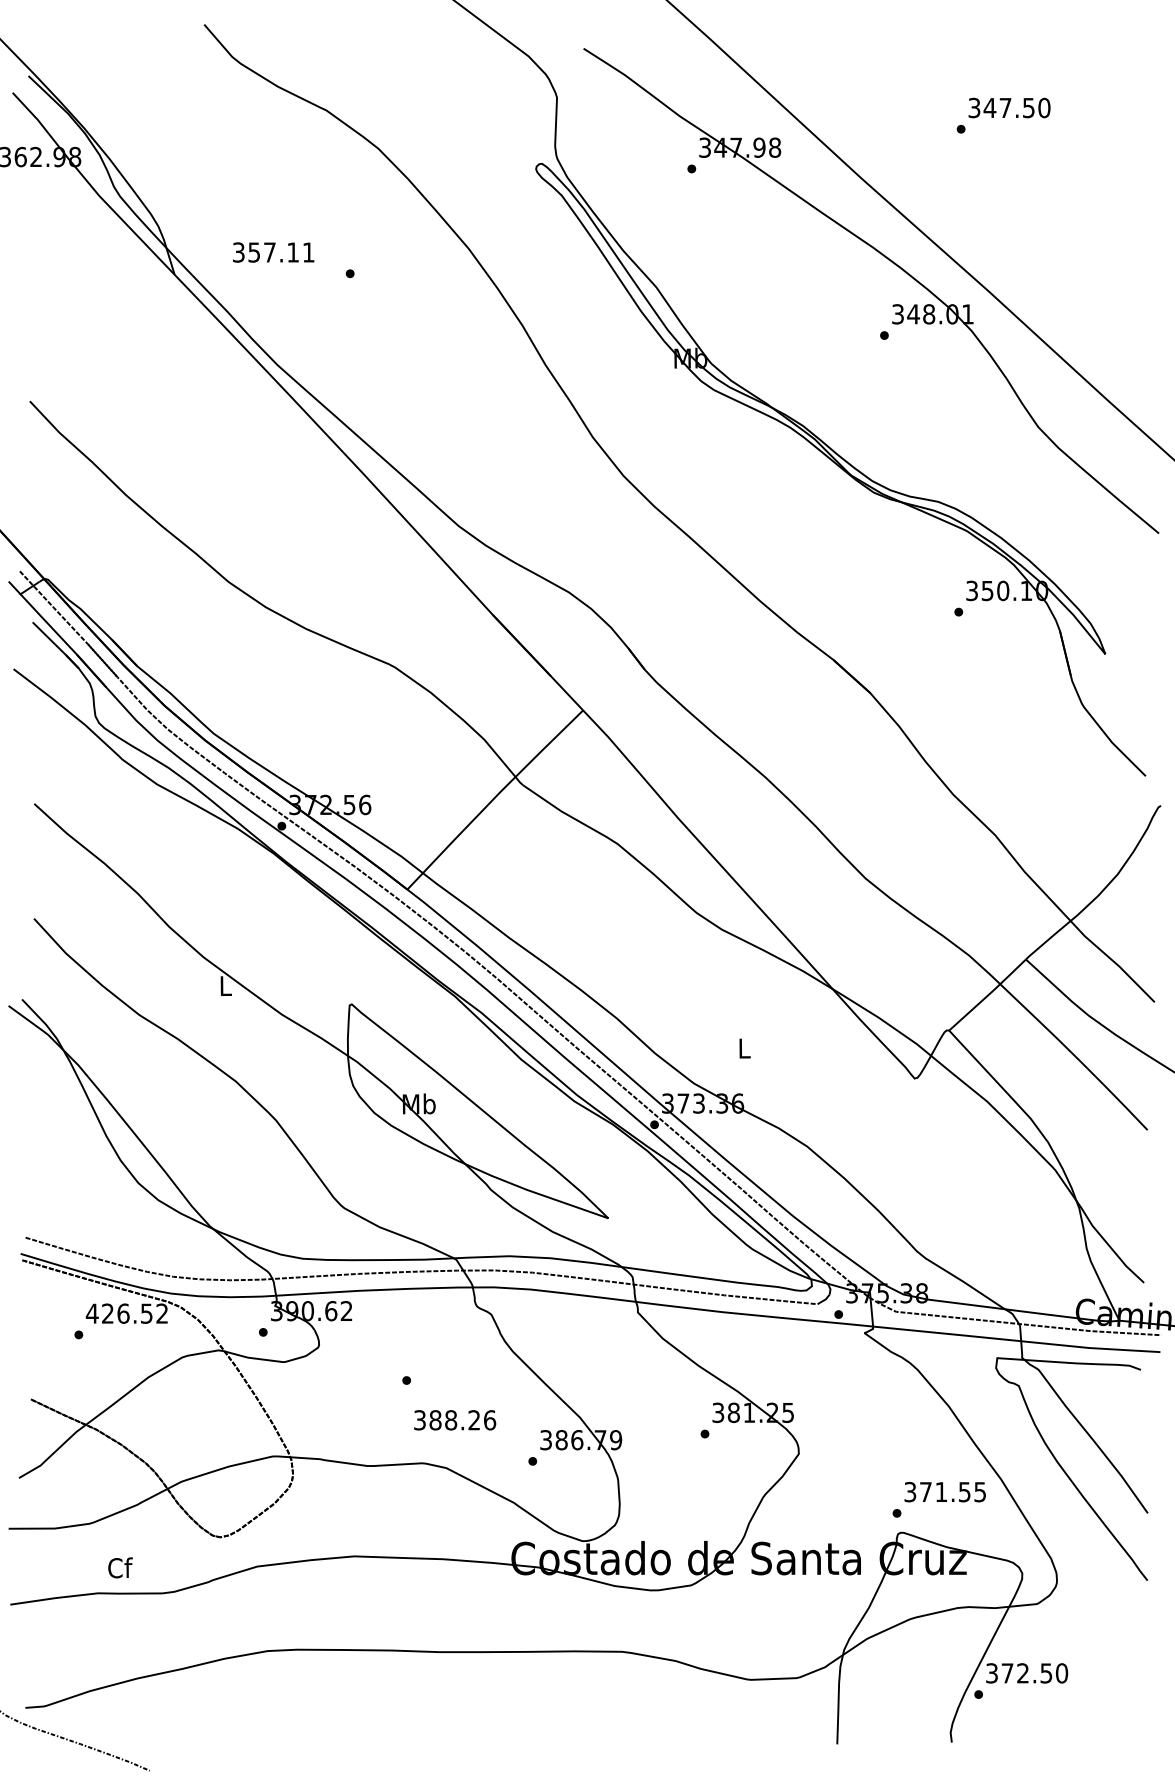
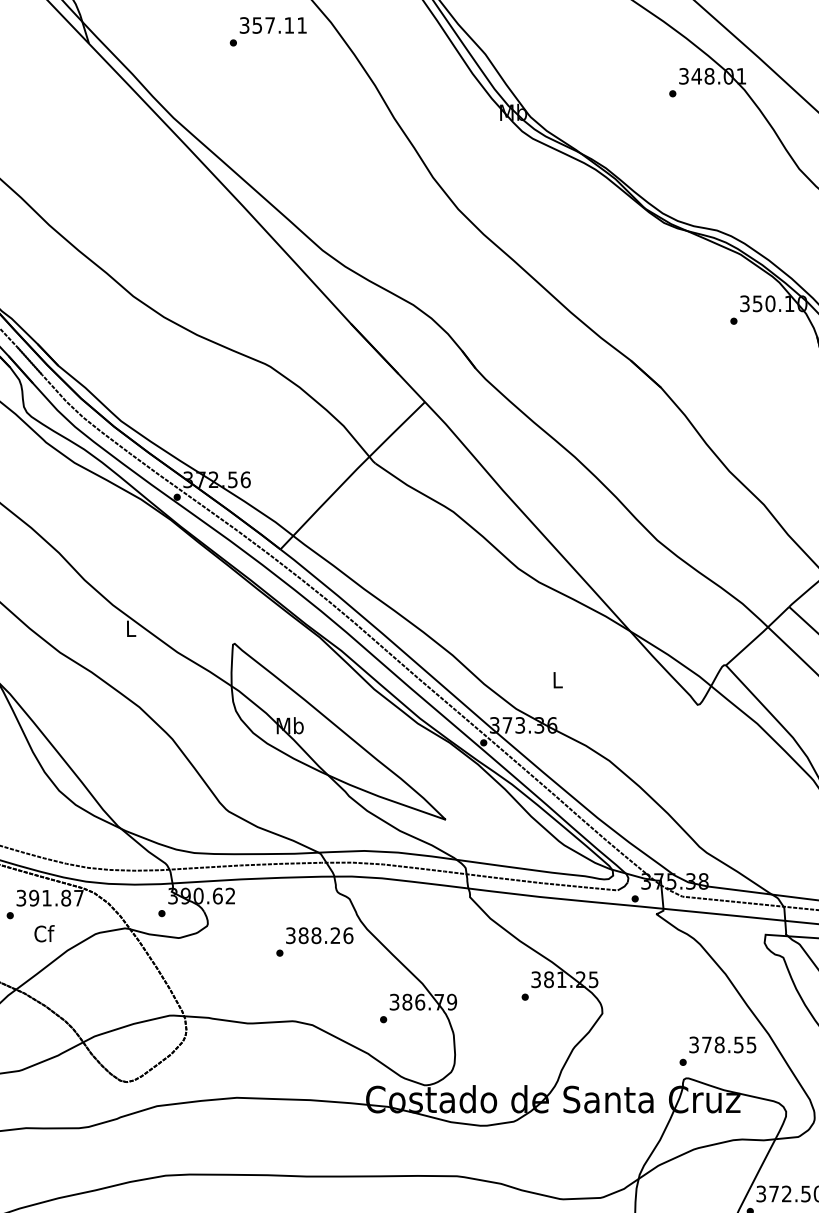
text: (273, 252) -> (273, 25), moved
text: (126, 1313) -> (49, 898), 426.52 -> 391.87
text: (455, 1420) -> (320, 935), moved
text: (941, 1492) -> (719, 1045), 371.55 -> 378.55
text: (120, 1567) -> (44, 933), moved

